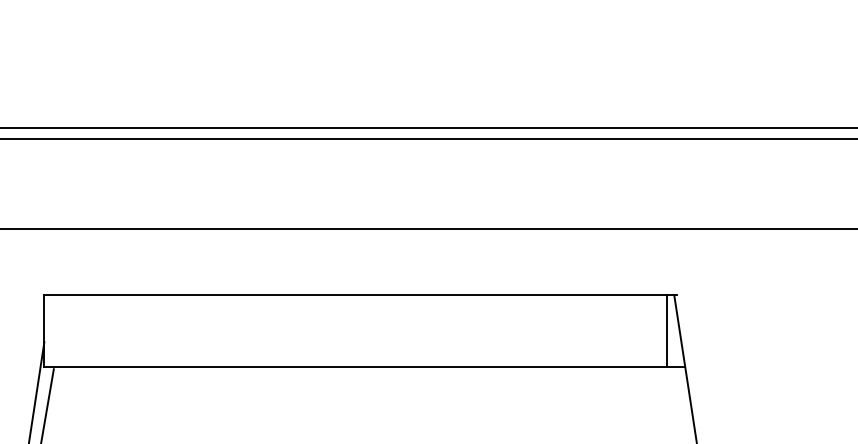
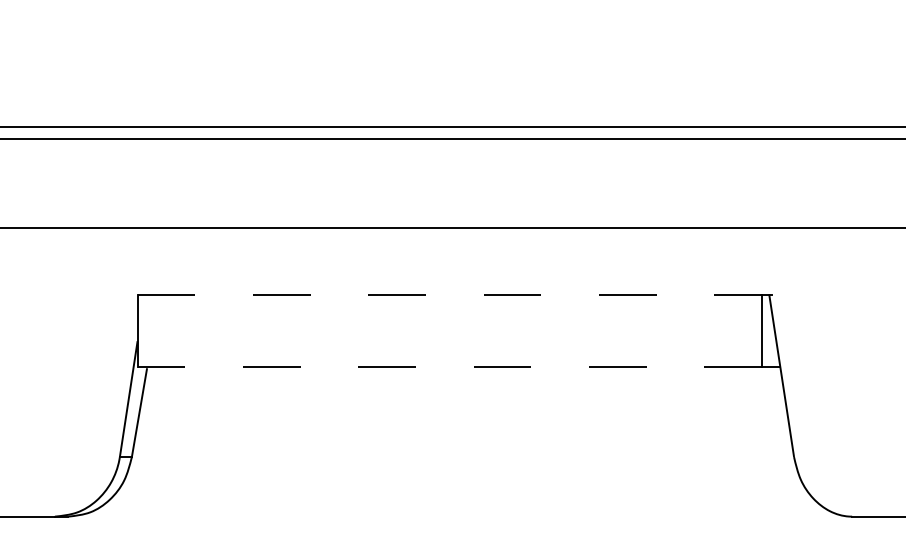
line: (356, 294) -> (450, 294), solid -> dashed
line: (355, 366) -> (449, 366), solid -> dashed

